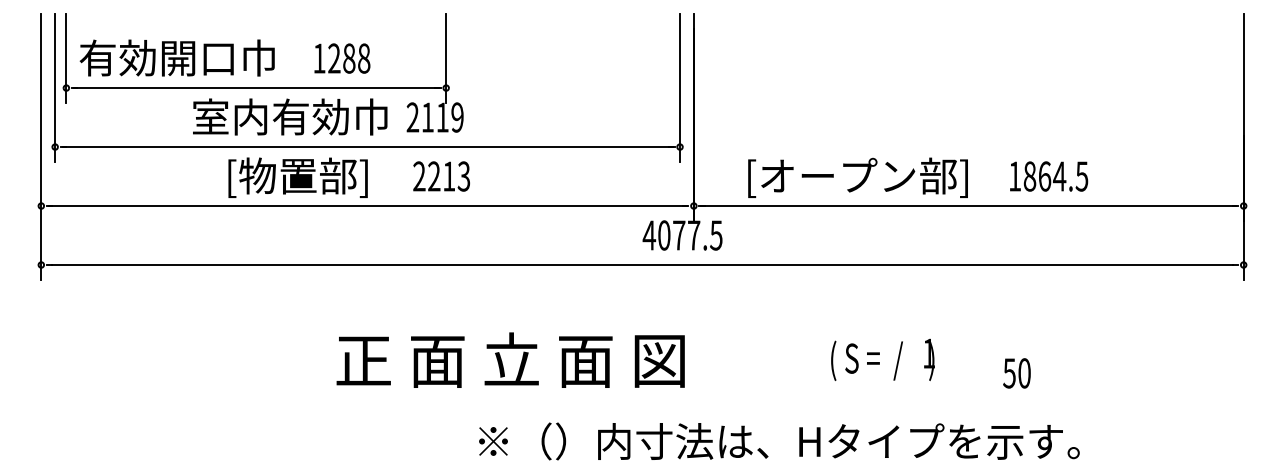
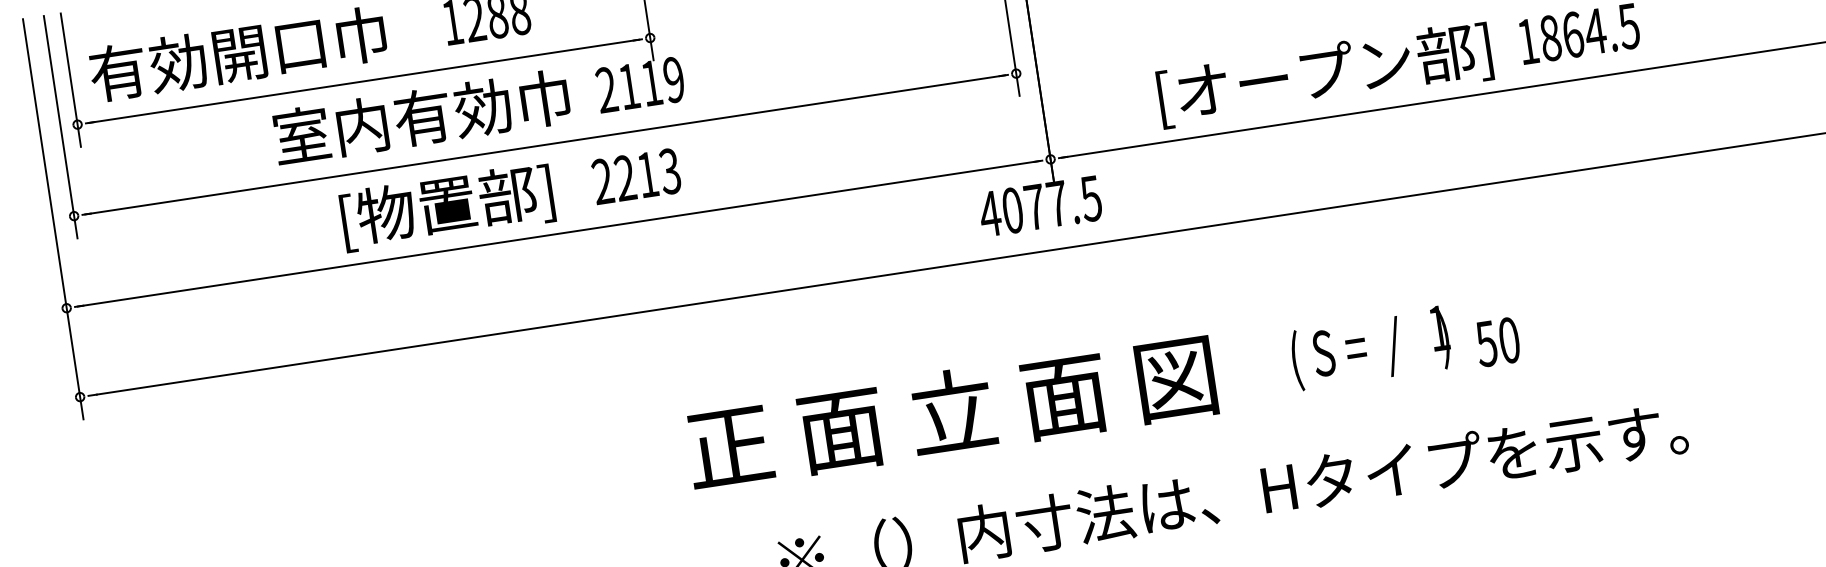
text: (441, 176) -> (636, 176), moved
text: (857, 177) -> (1323, 74), moved
text: (510, 359) -> (950, 411), moved
text: (1016, 373) -> (1497, 342), moved

